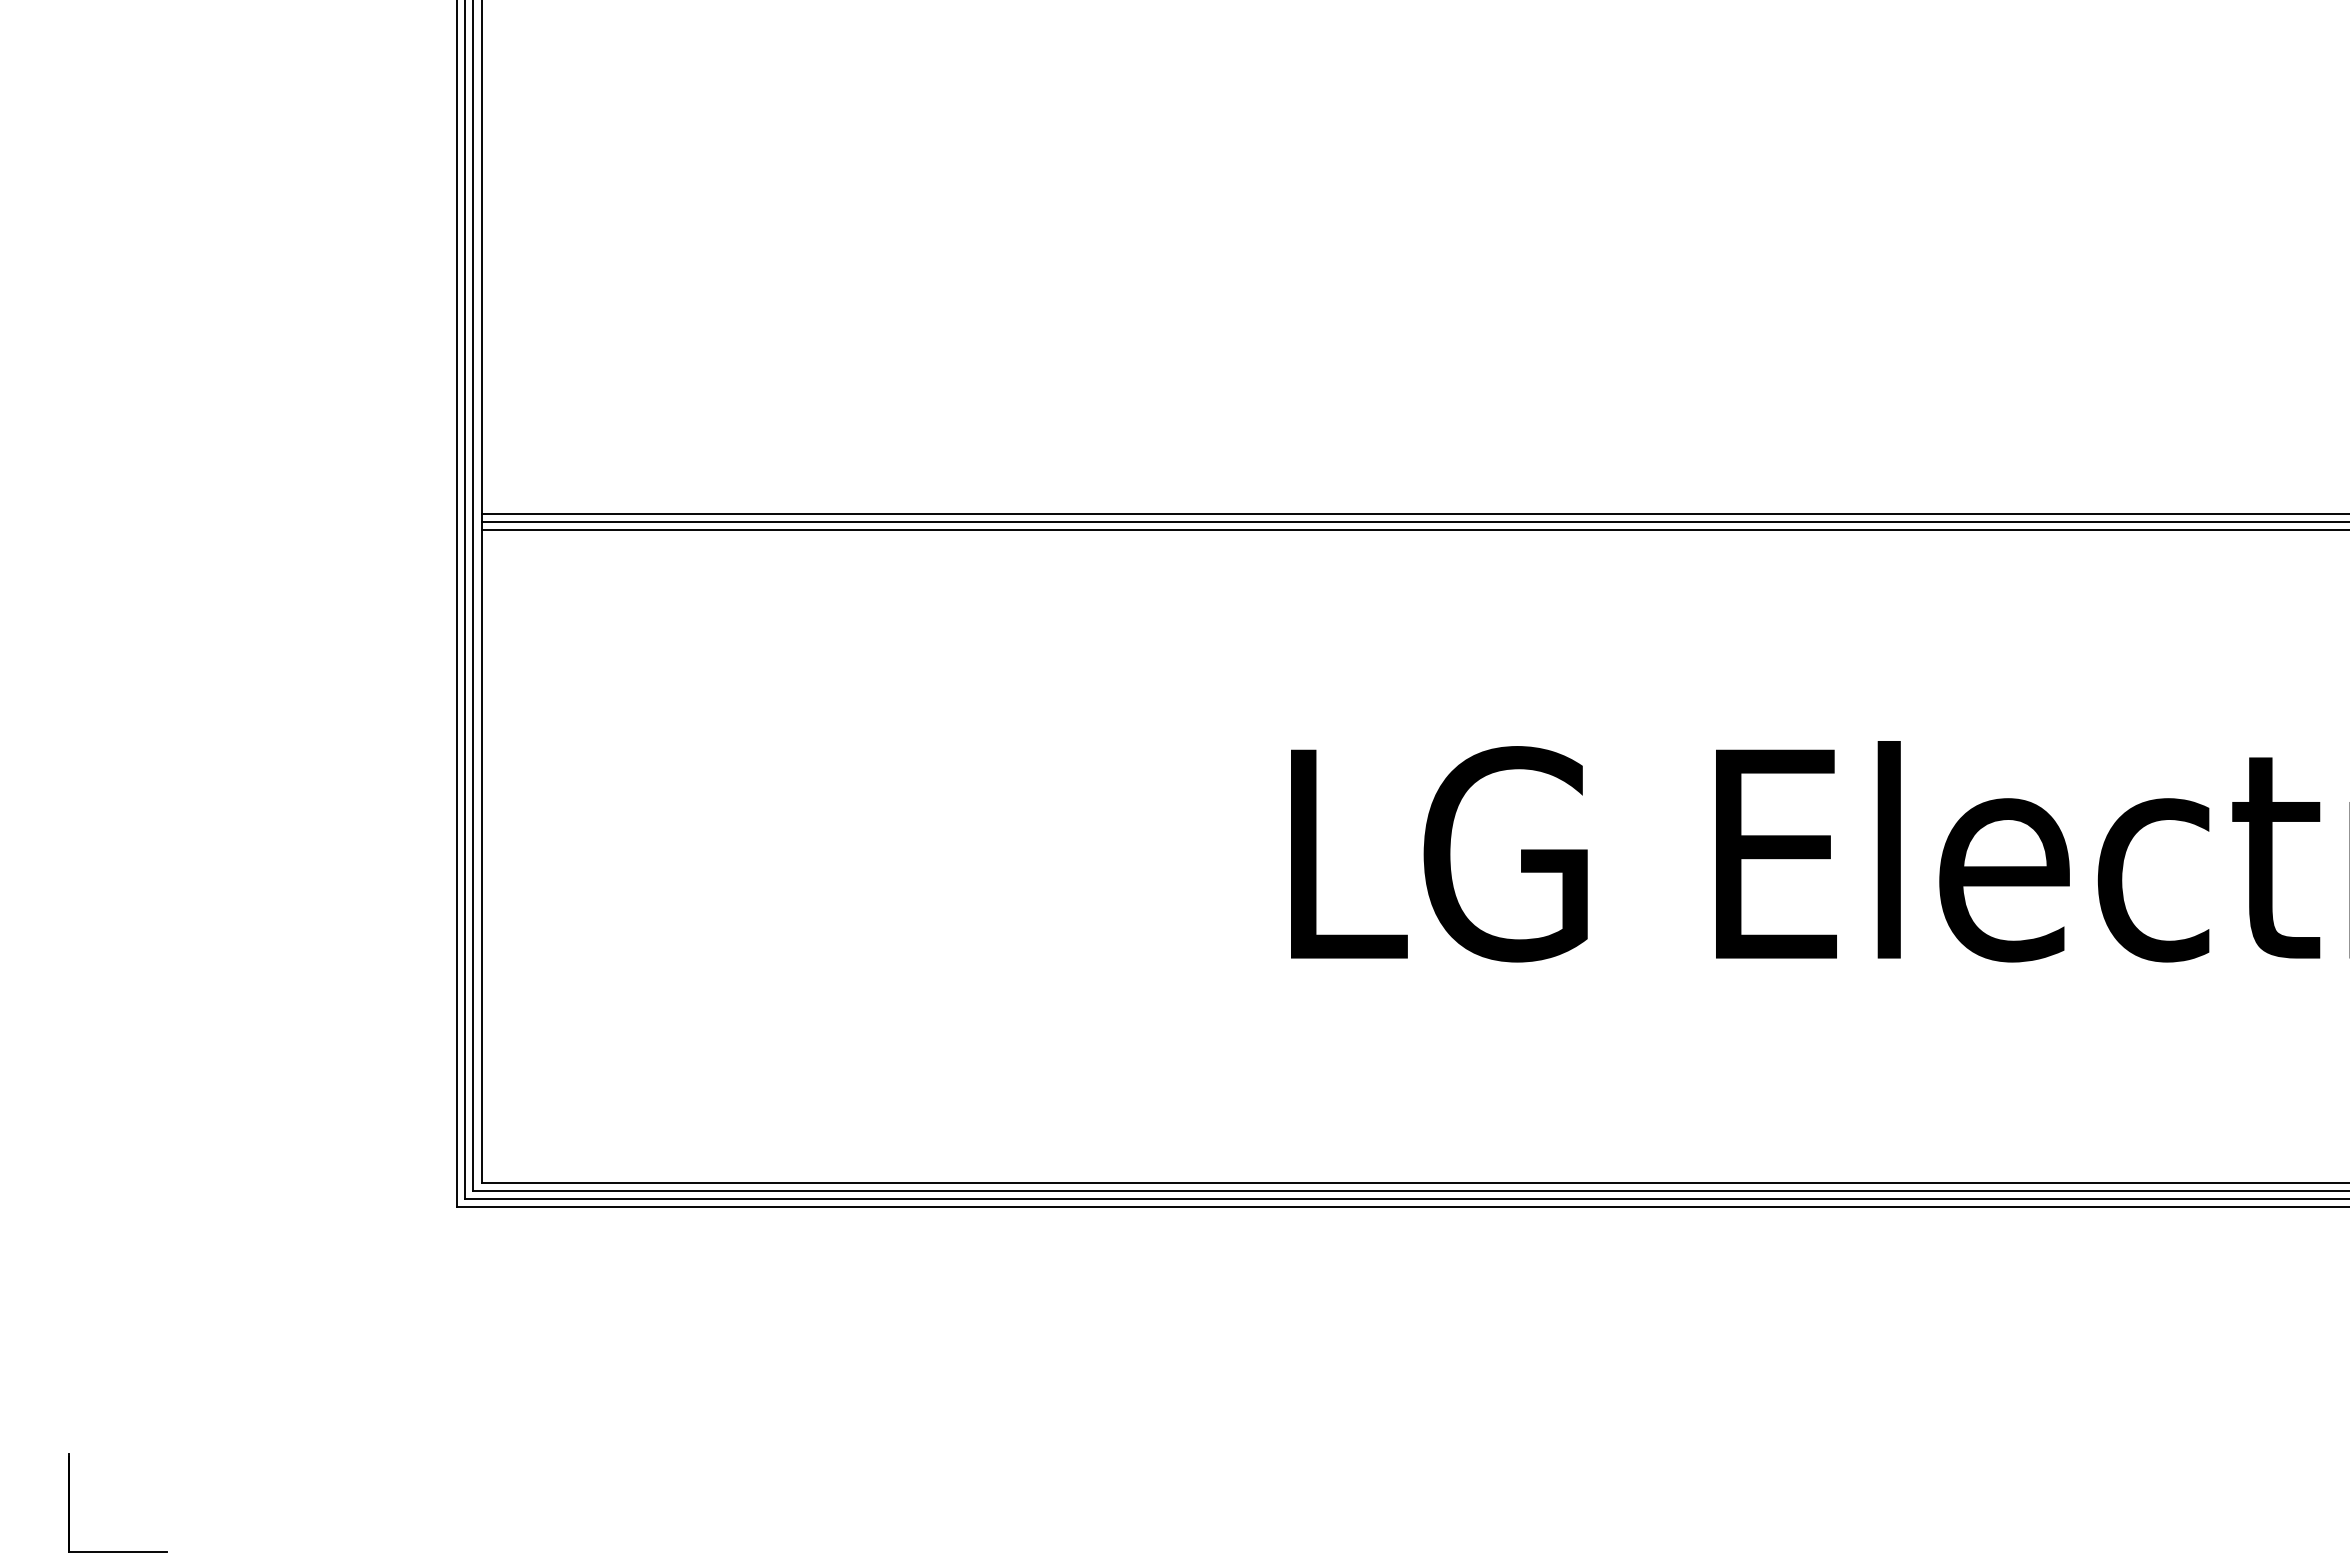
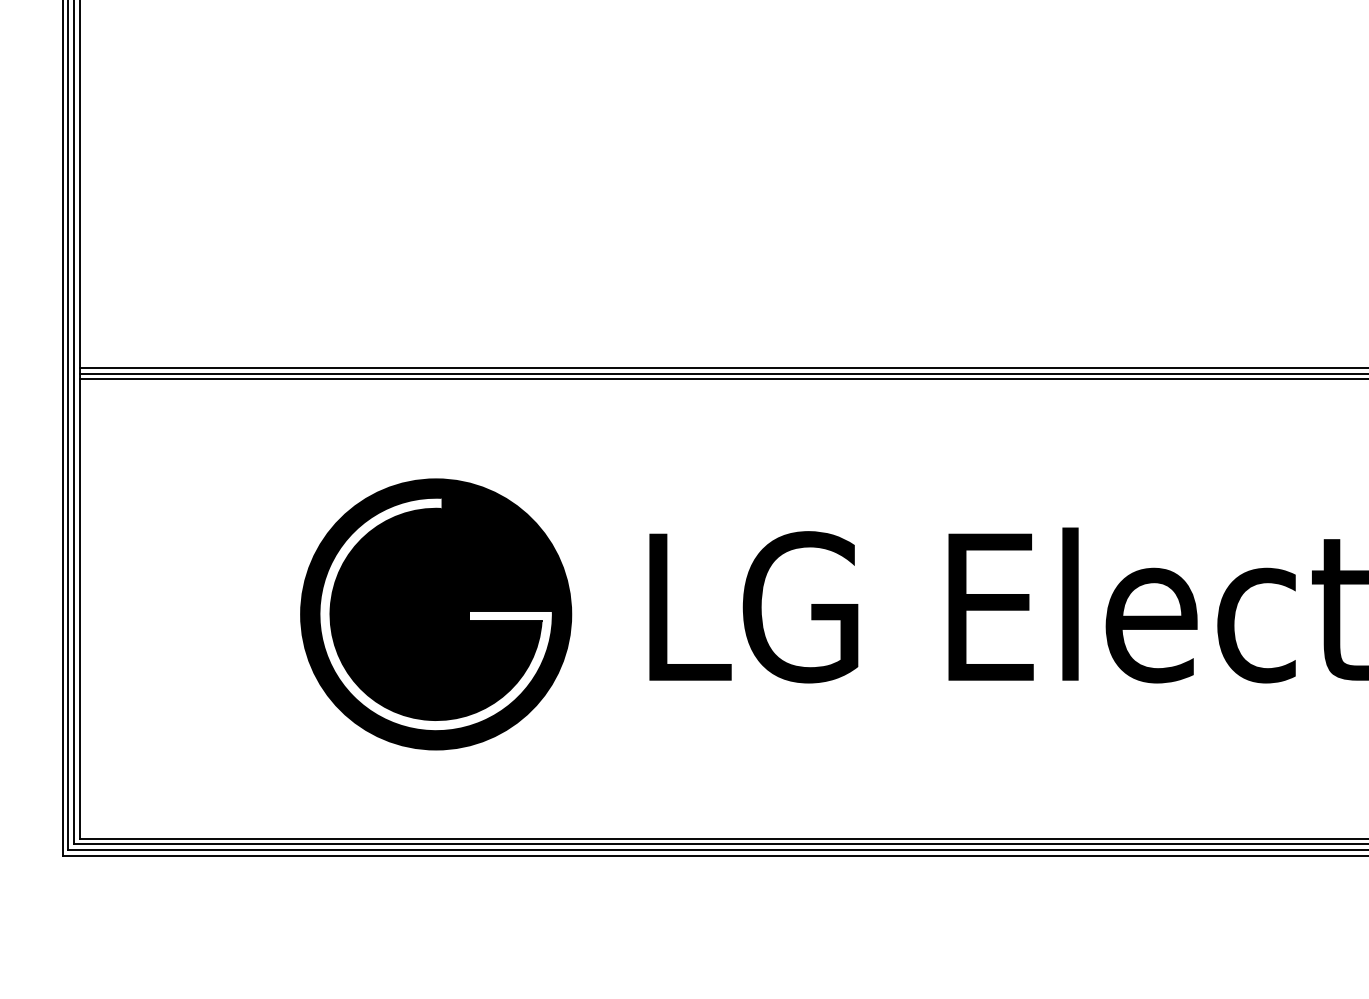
part: (987, 864) -> (435, 614), added

